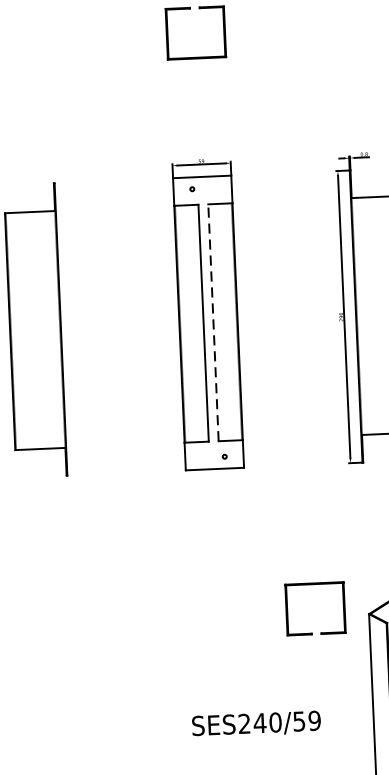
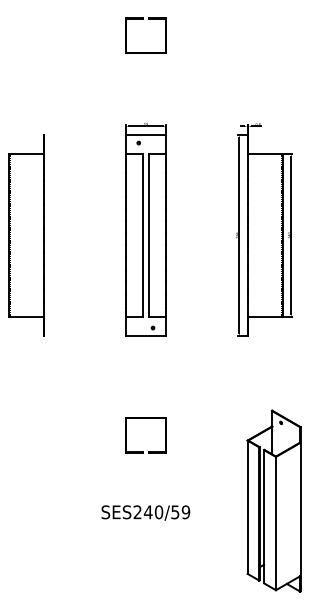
line: (213, 322) -> (149, 235), dashed -> solid
part: (313, 632) -> (143, 451), moved
text: (255, 723) -> (145, 512), moved

